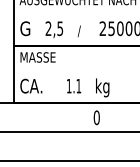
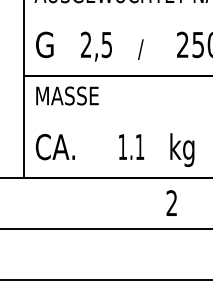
text: (96, 117) -> (171, 202), 0 -> 2

